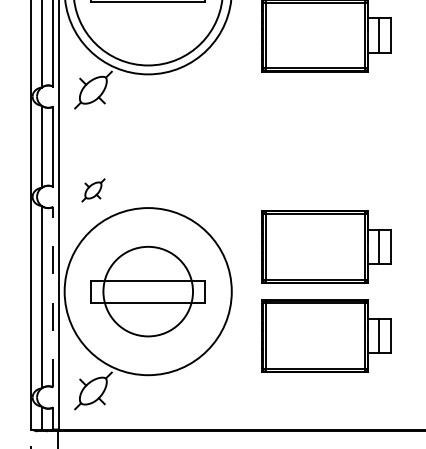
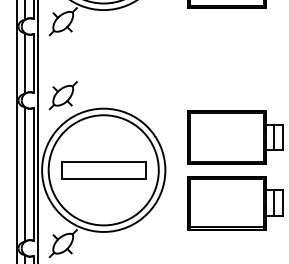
part: (93, 190) -> (63, 95), size x1.67
circle: (147, 291) -> (103, 170), size x1.67
line: (53, 296) -> (33, 173), dashed -> solid

